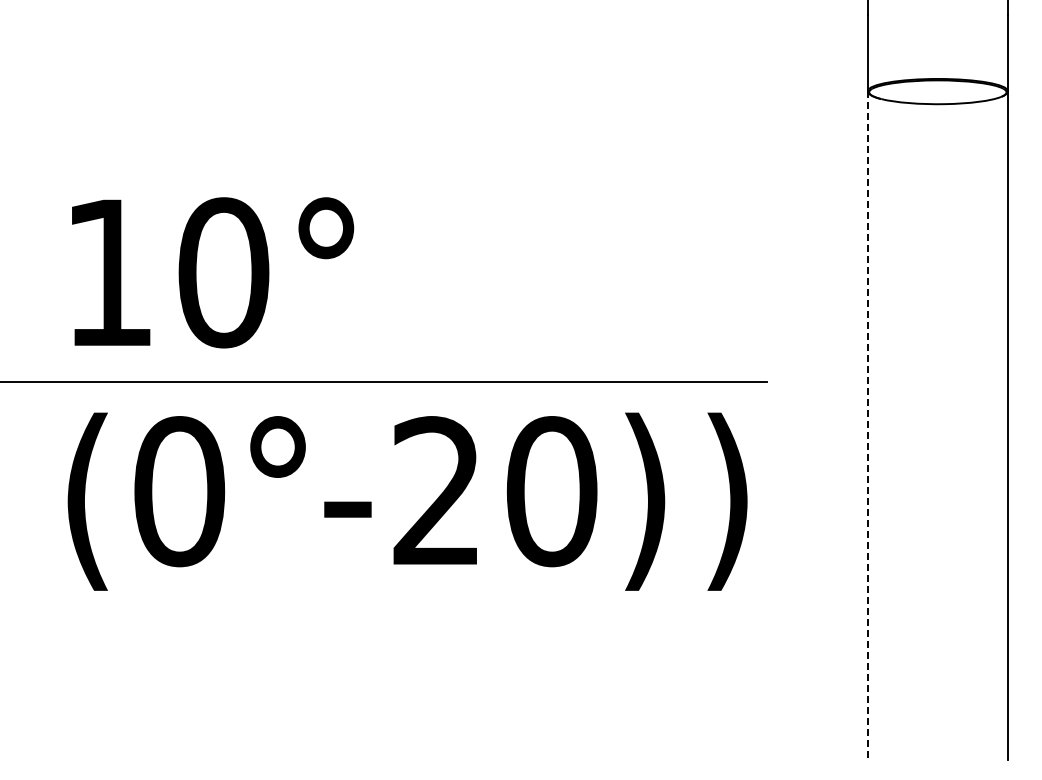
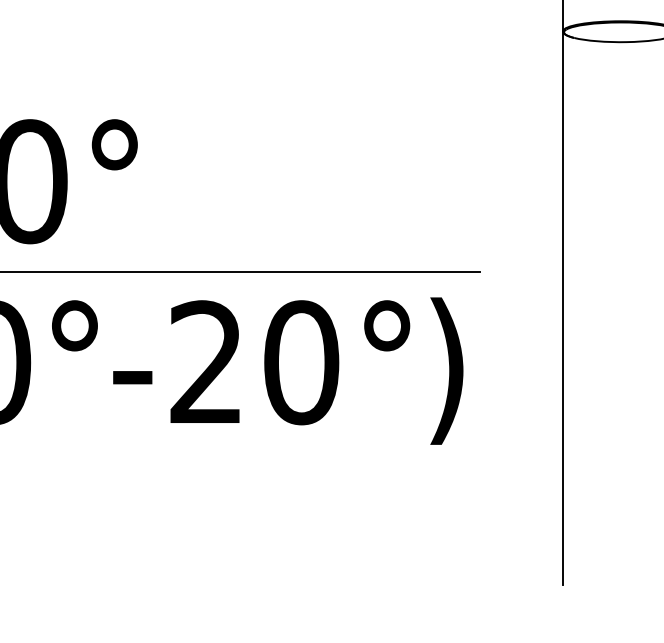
line: (867, 426) -> (562, 308), dashed -> solid
text: (654, 501) -> (386, 370), ) -> °

